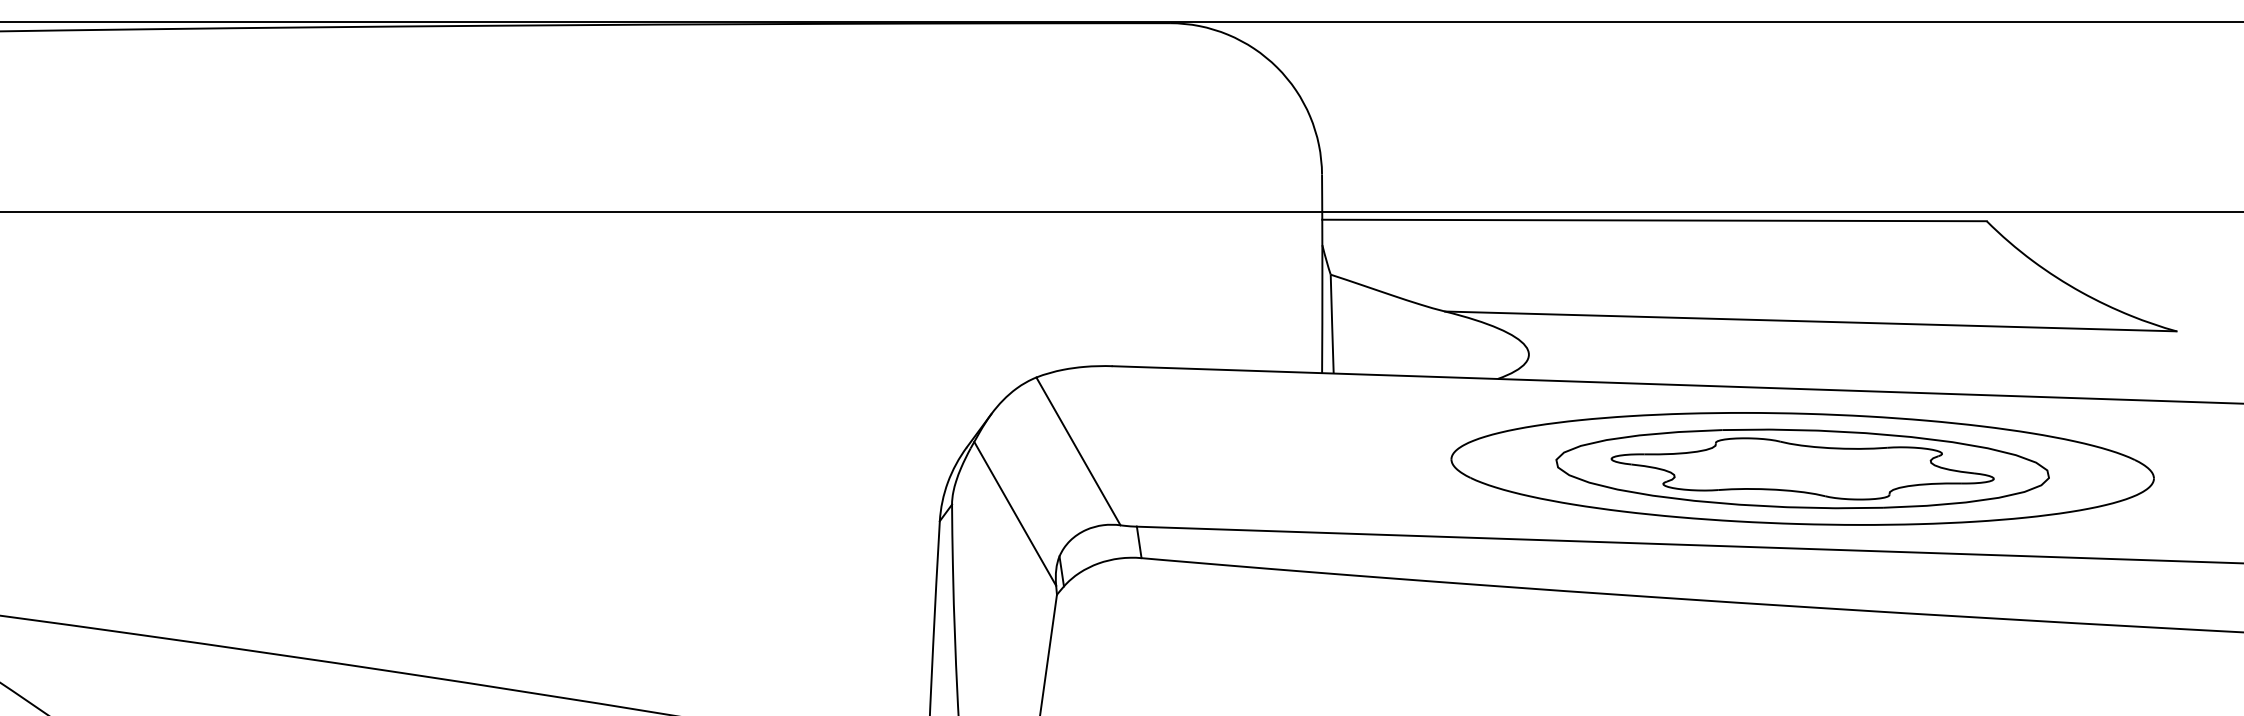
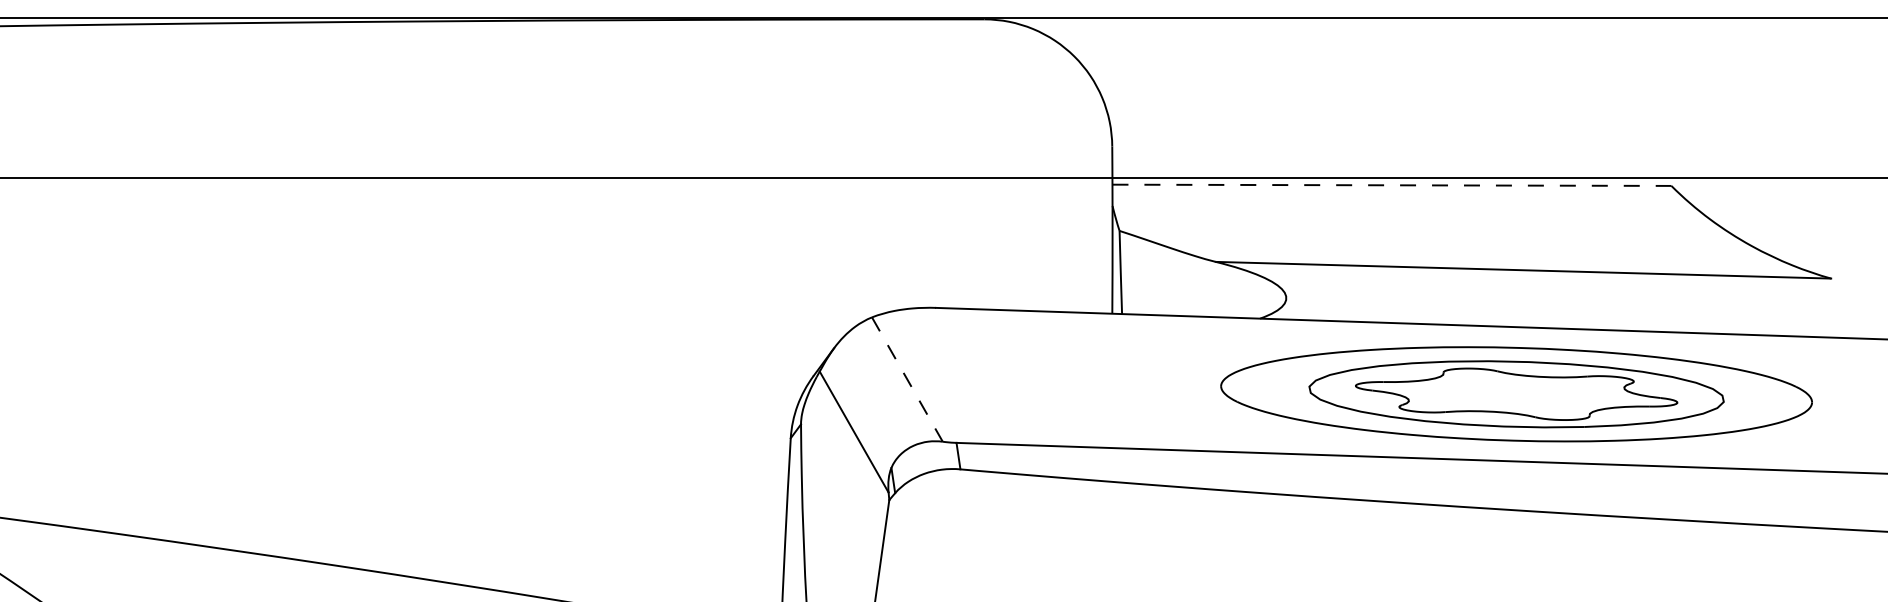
line: (1655, 220) -> (1392, 185), solid -> dashed
line: (1078, 451) -> (907, 379), solid -> dashed

